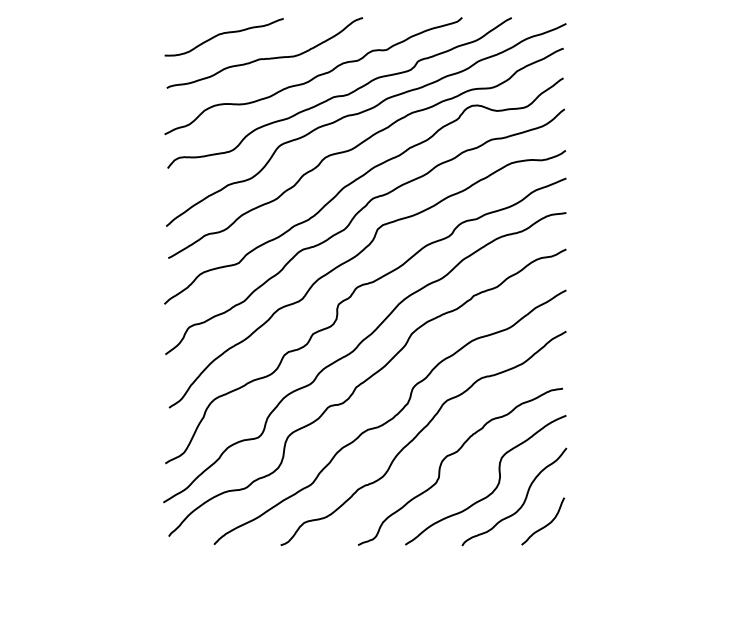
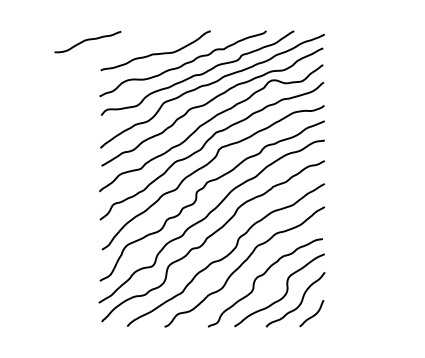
curve: (223, 34) -> (87, 40), moved

